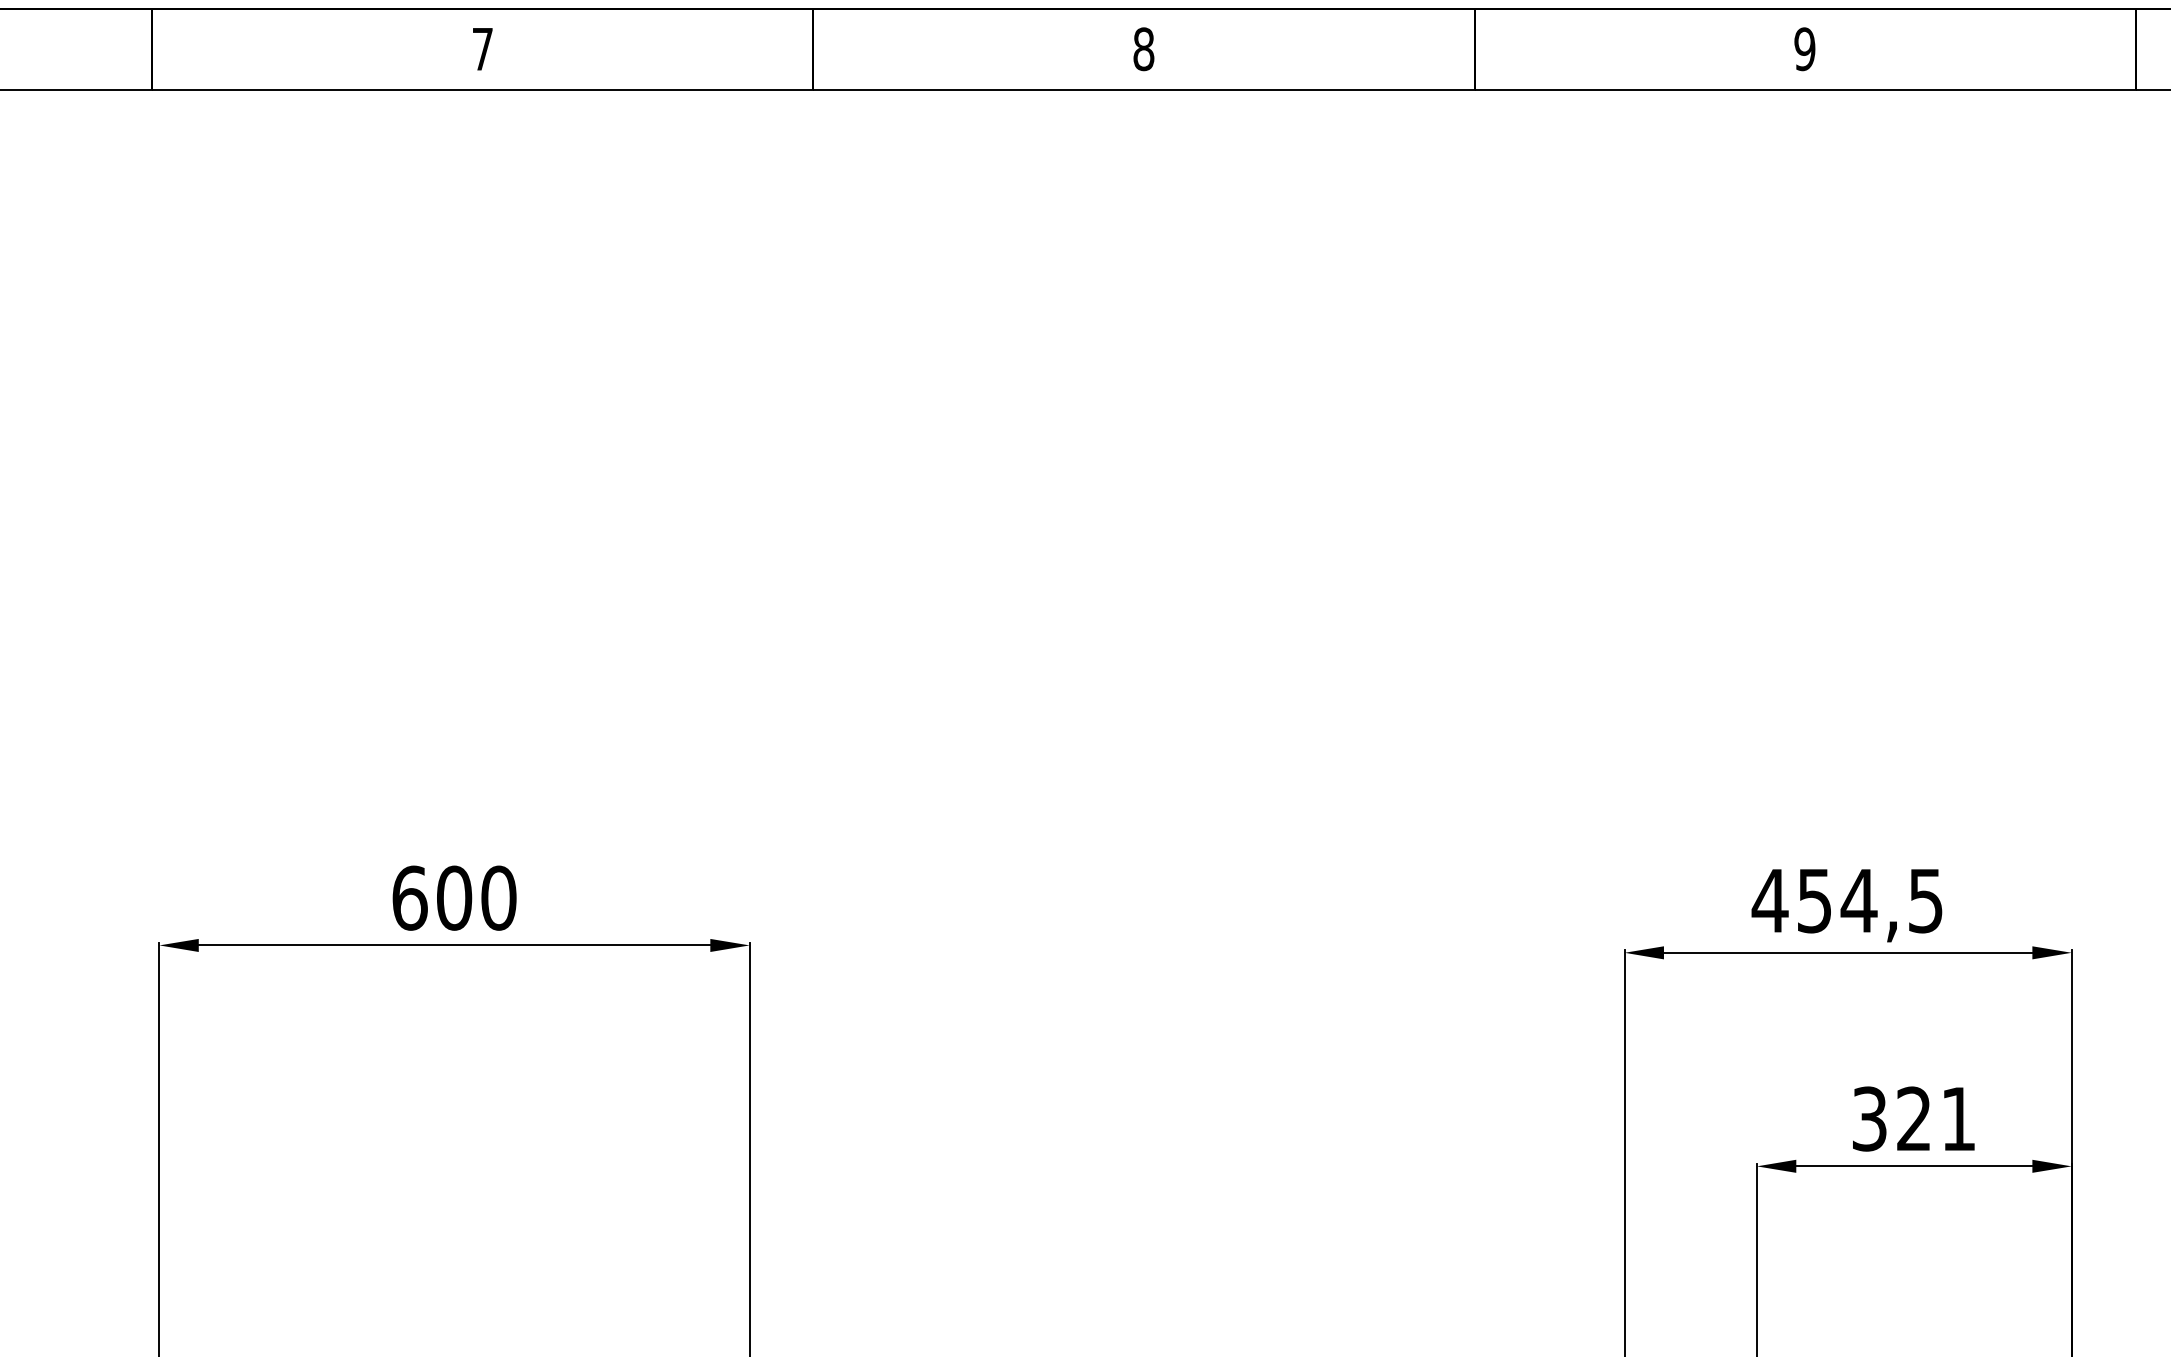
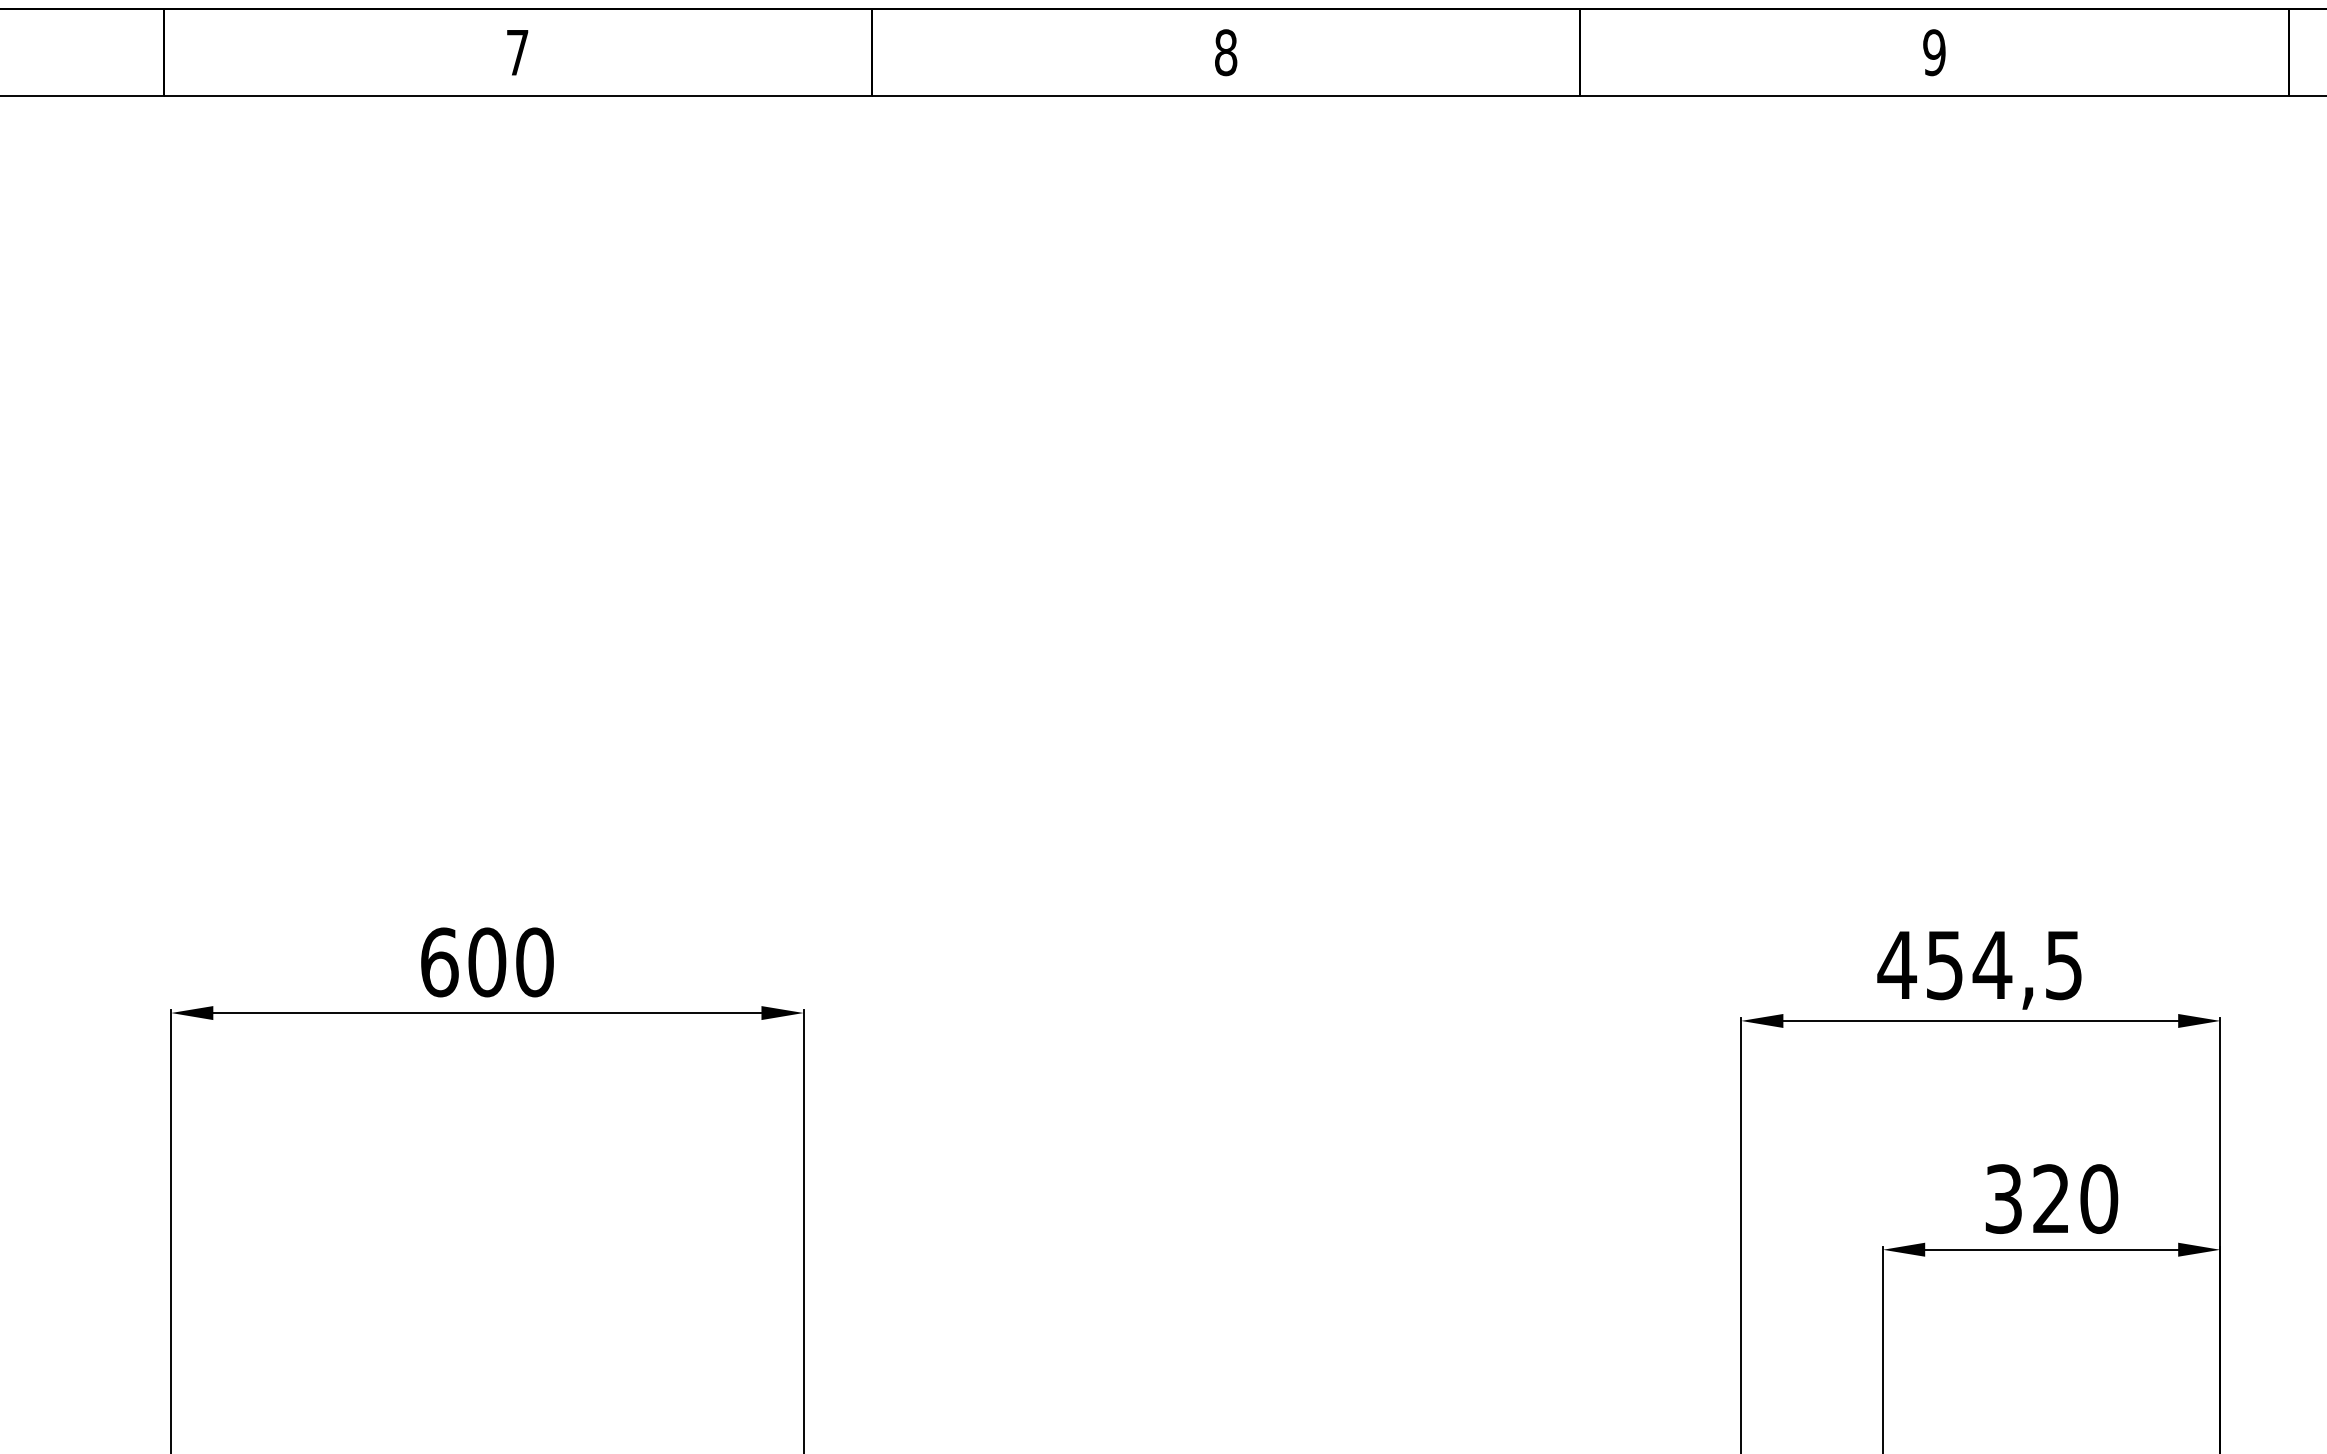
text: (1958, 1119) -> (2099, 1199), 321 -> 320

